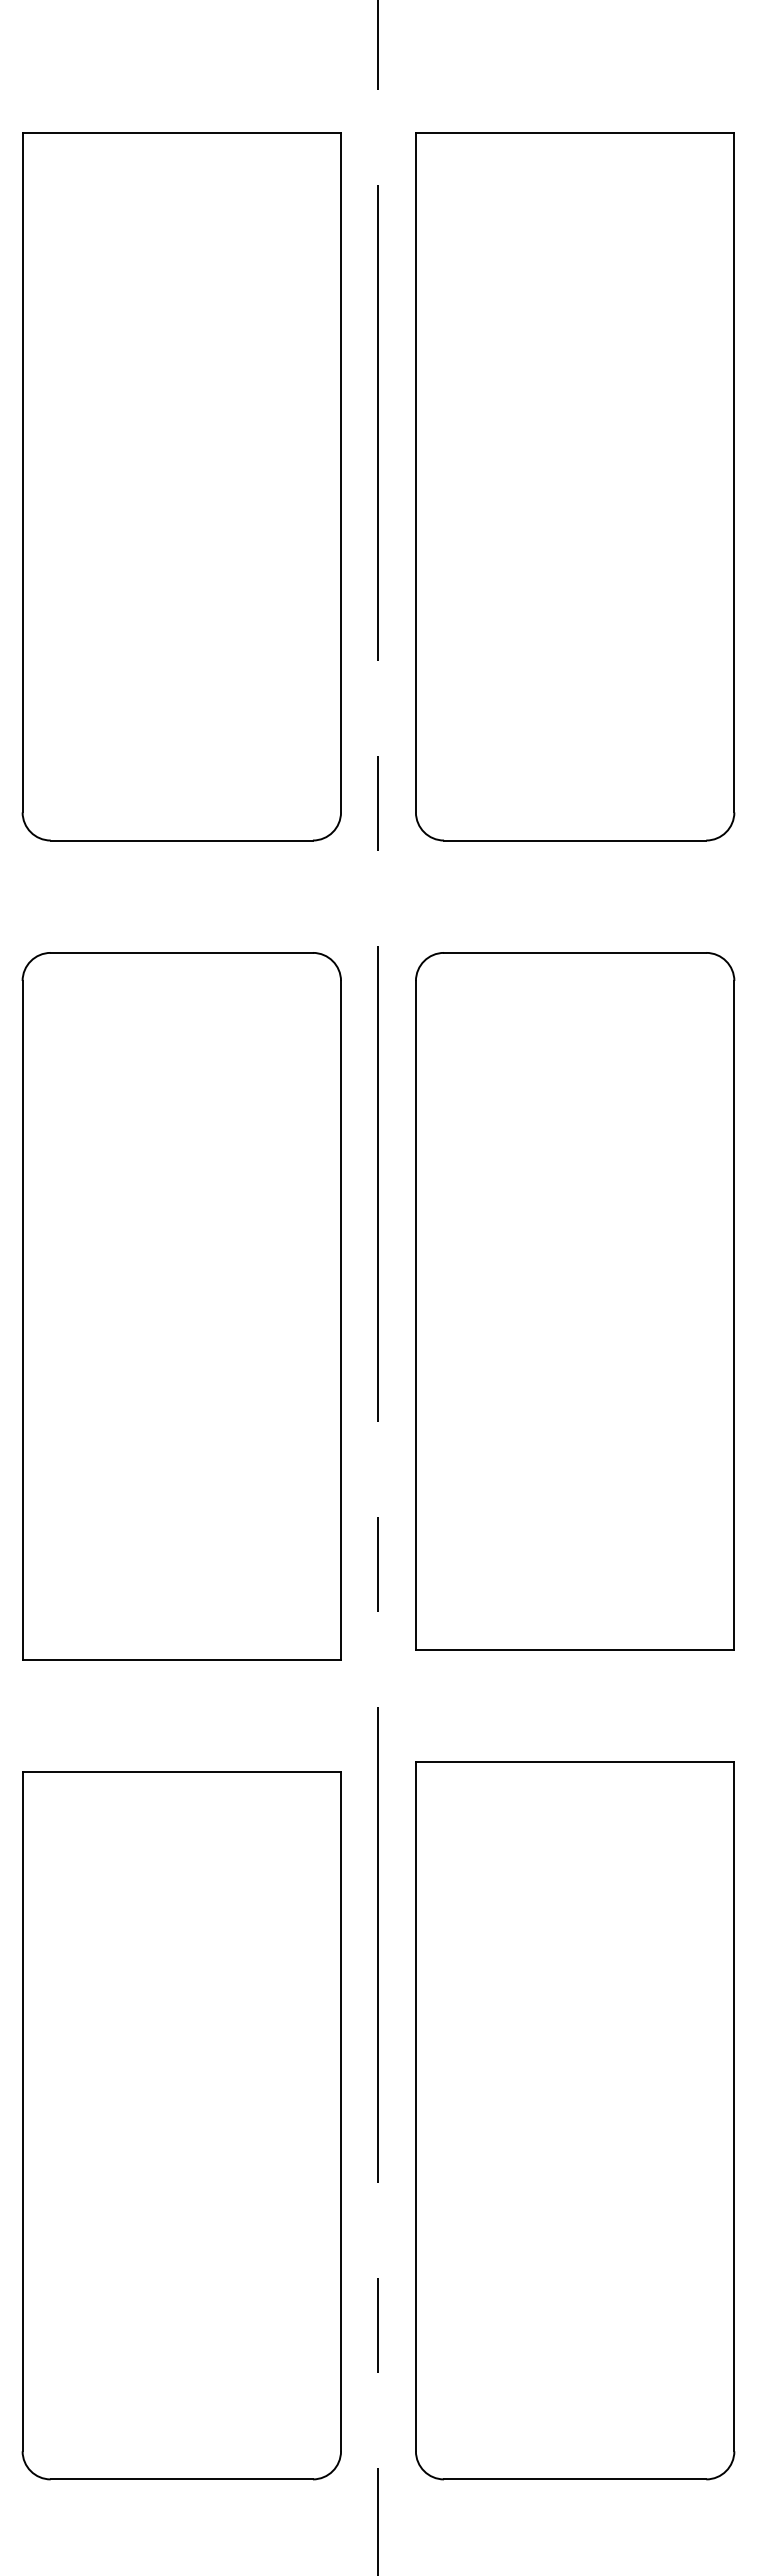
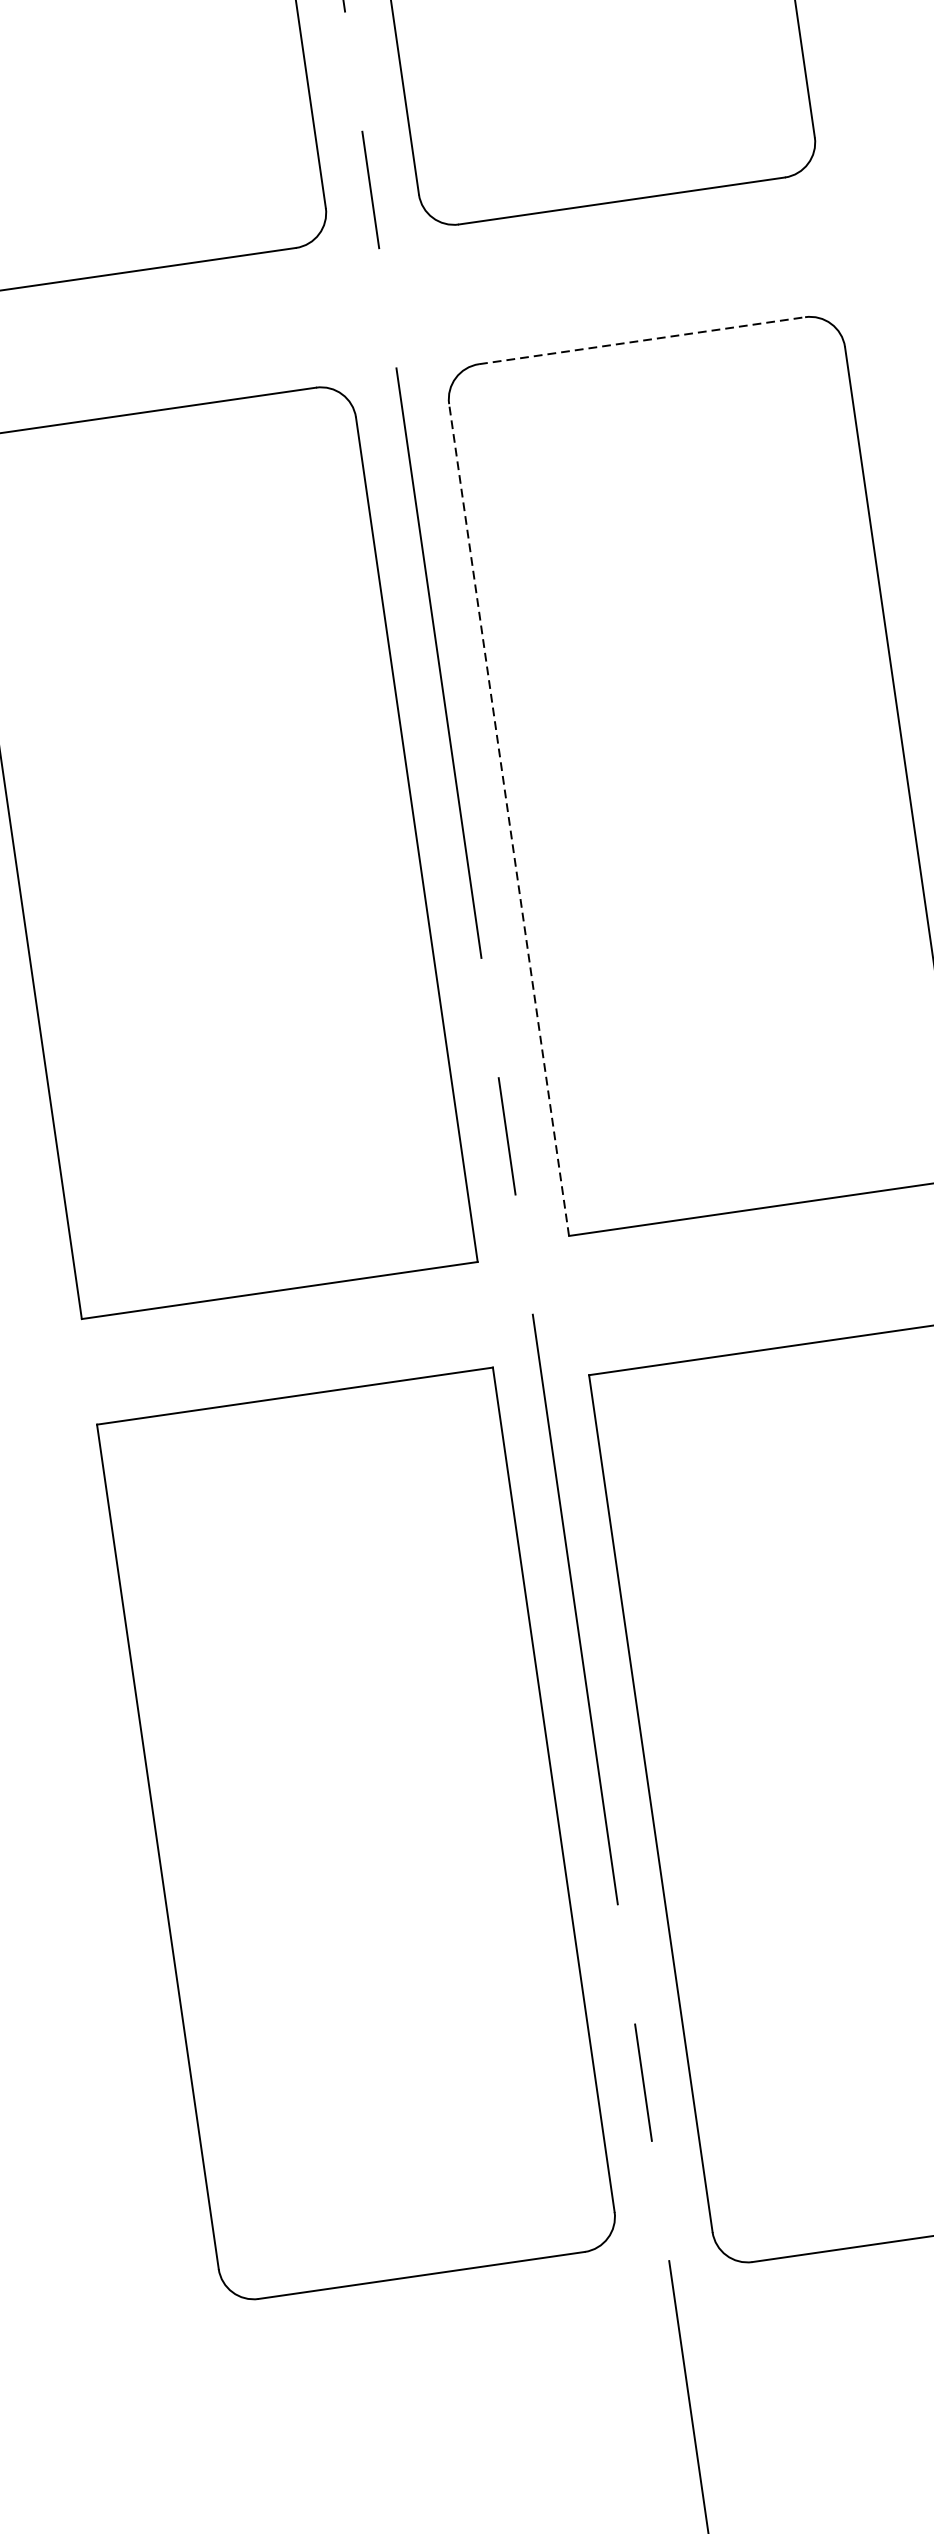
line: (575, 952) -> (642, 340), solid -> dashed
line: (415, 1315) -> (508, 820), solid -> dashed
part: (181, 2125) -> (357, 1835), moved

